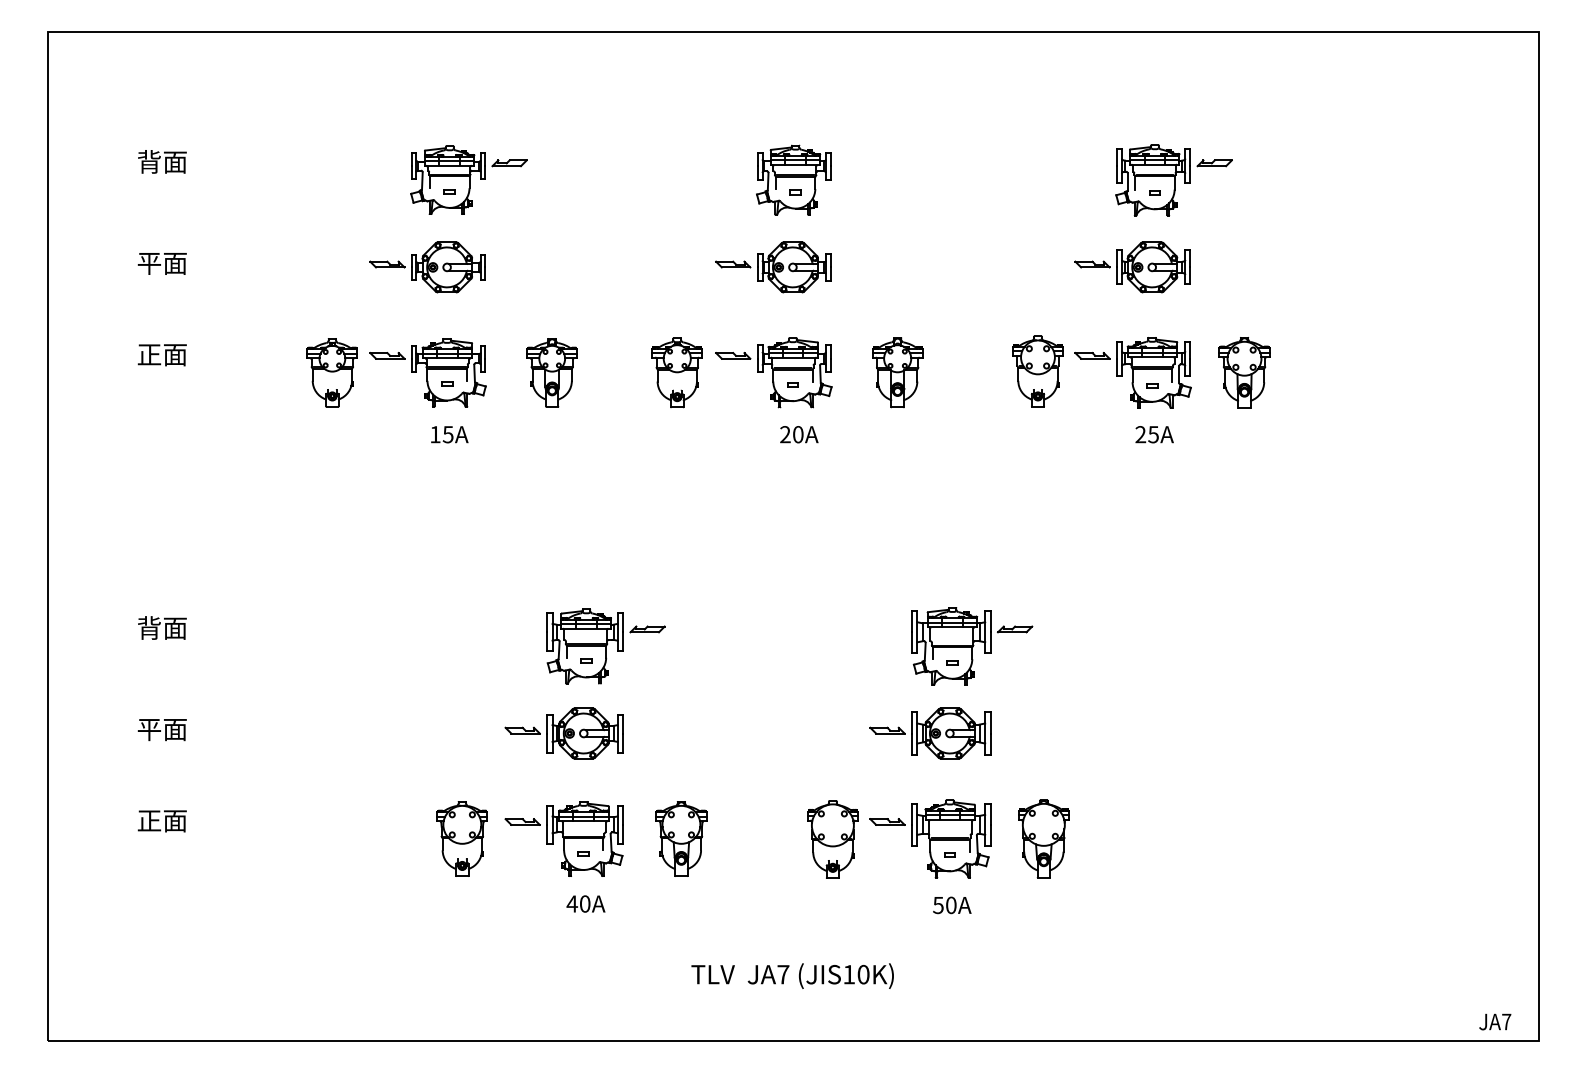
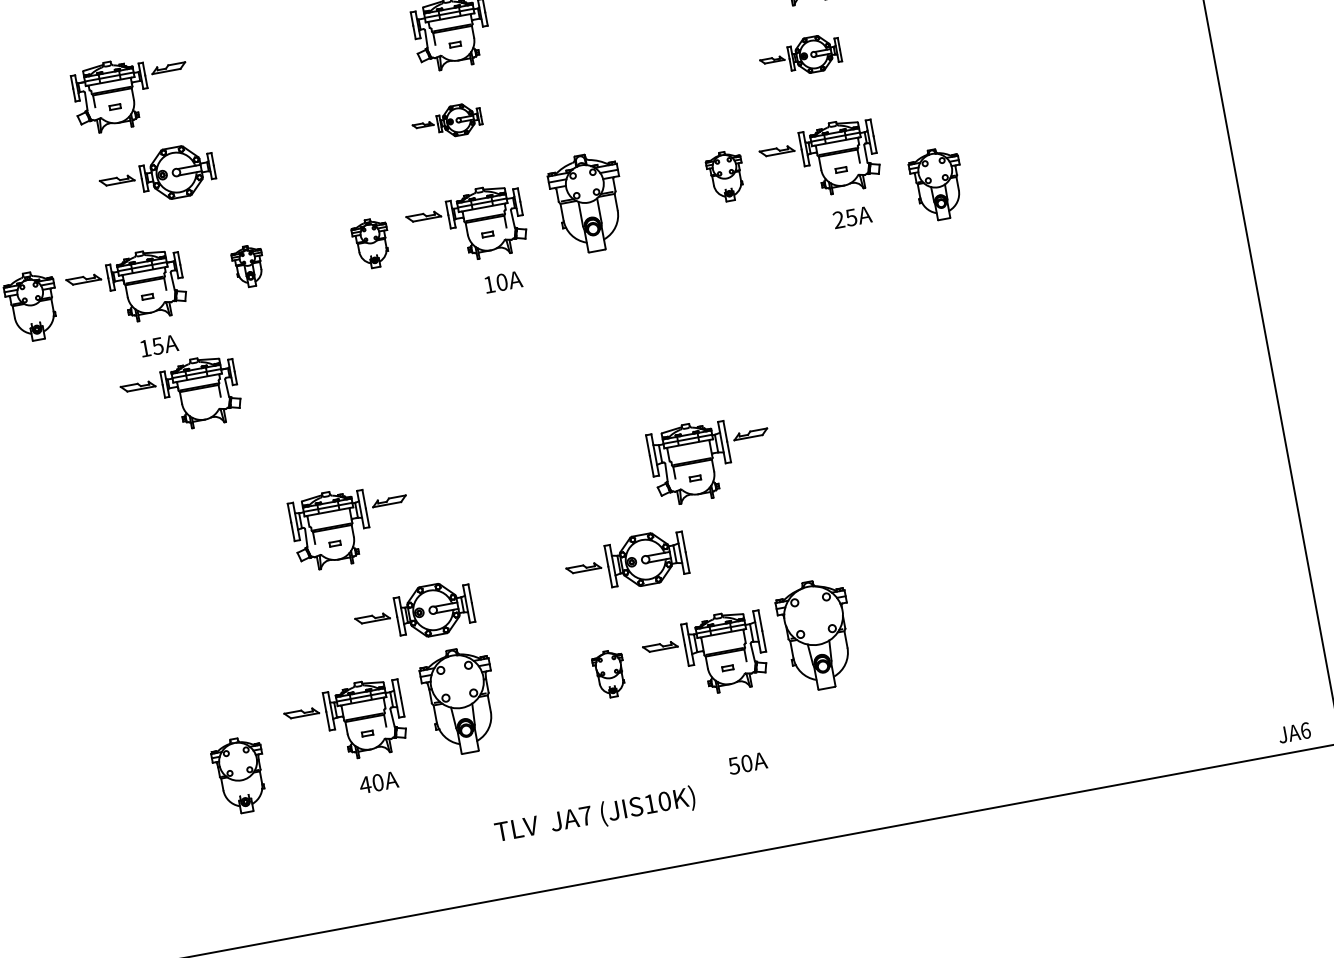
part: (427, 267) -> (157, 176), moved
part: (773, 267) -> (447, 122), size x0.6
part: (1132, 267) -> (800, 57), size x0.7
part: (1037, 371) -> (725, 176), size x0.7
part: (551, 372) -> (248, 266), size x0.6
part: (676, 372) -> (371, 243), size x0.7
part: (897, 372) -> (588, 203), size x1.4
part: (1244, 372) -> (937, 184), moved
text: (785, 434) -> (489, 284), 20A -> 10A
part: (461, 487) -> (180, 395), added
part: (563, 733) -> (413, 613), moved
part: (930, 733) -> (626, 563), moved
part: (461, 838) -> (239, 775), moved
part: (681, 838) -> (460, 700), size x1.4
part: (1043, 838) -> (816, 634), size x1.4
part: (832, 839) -> (609, 674), size x0.6
text: (952, 905) -> (748, 763), moved
text: (1506, 1021) -> (1305, 730), JA7 -> JA6

